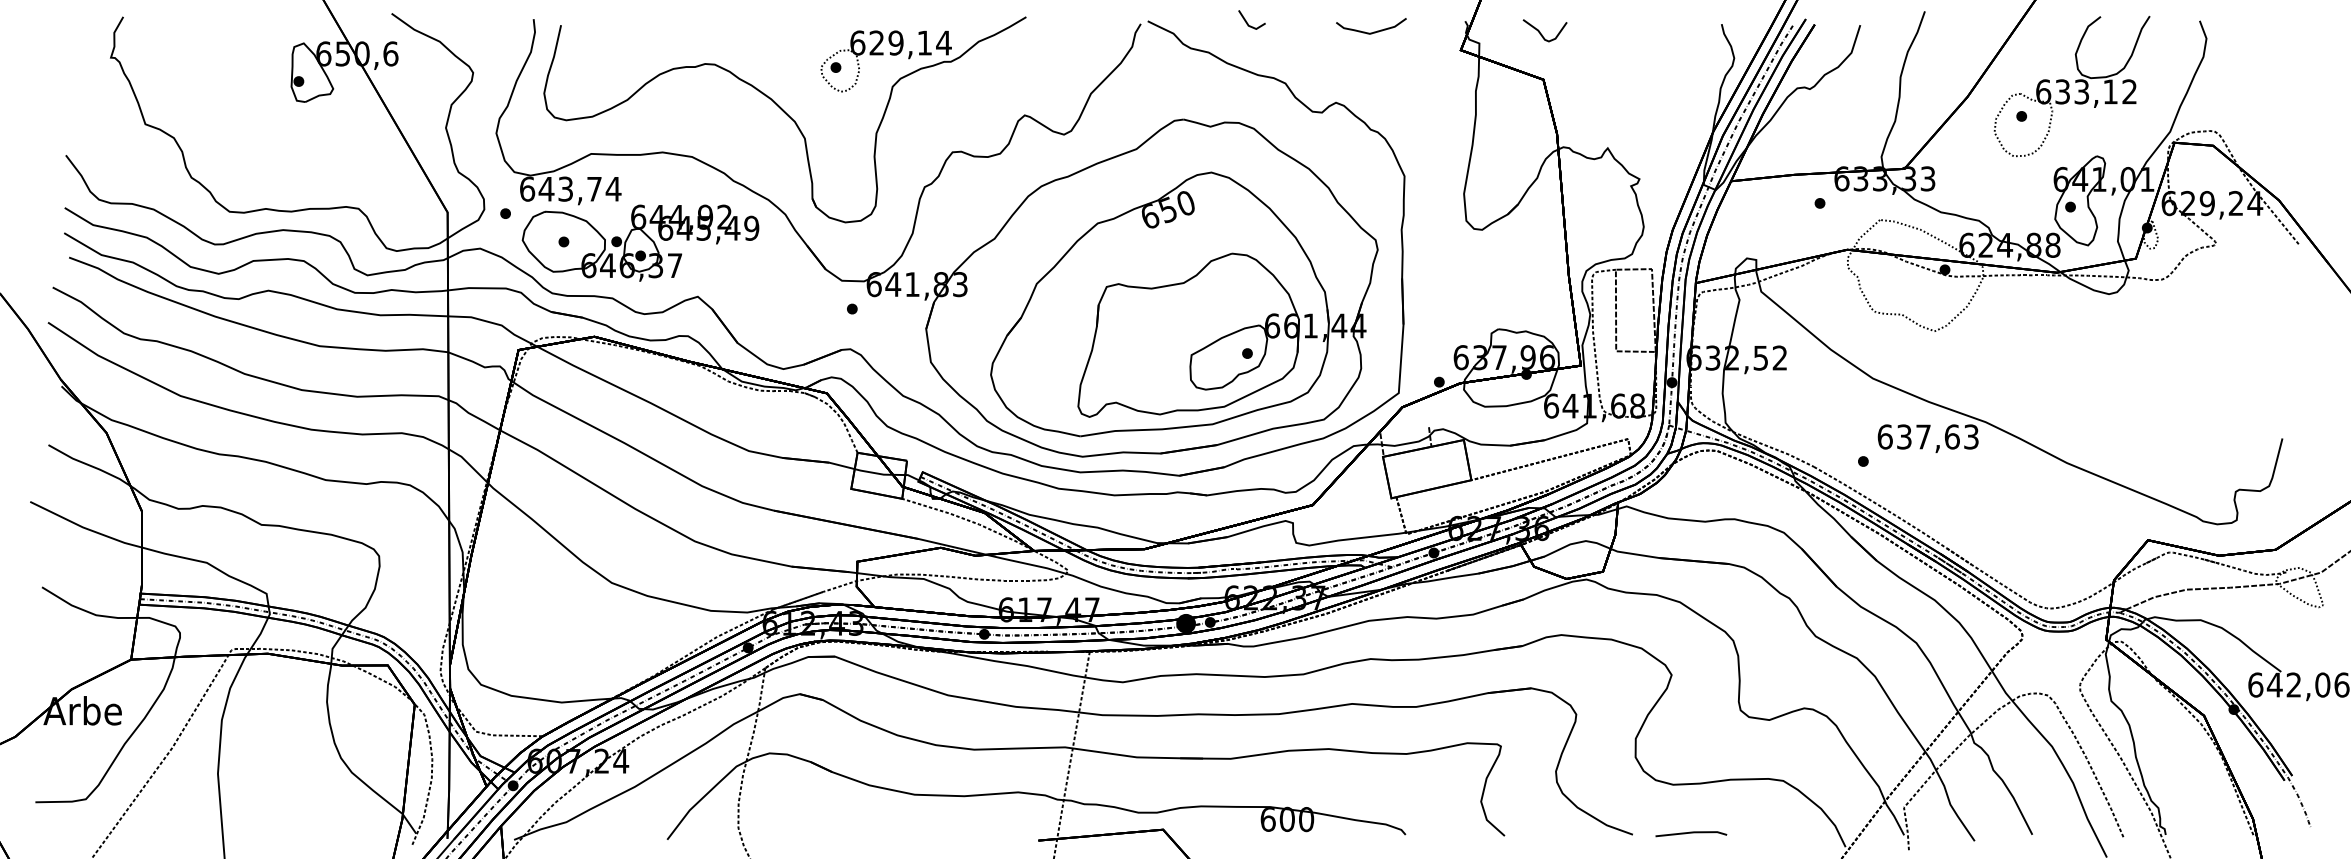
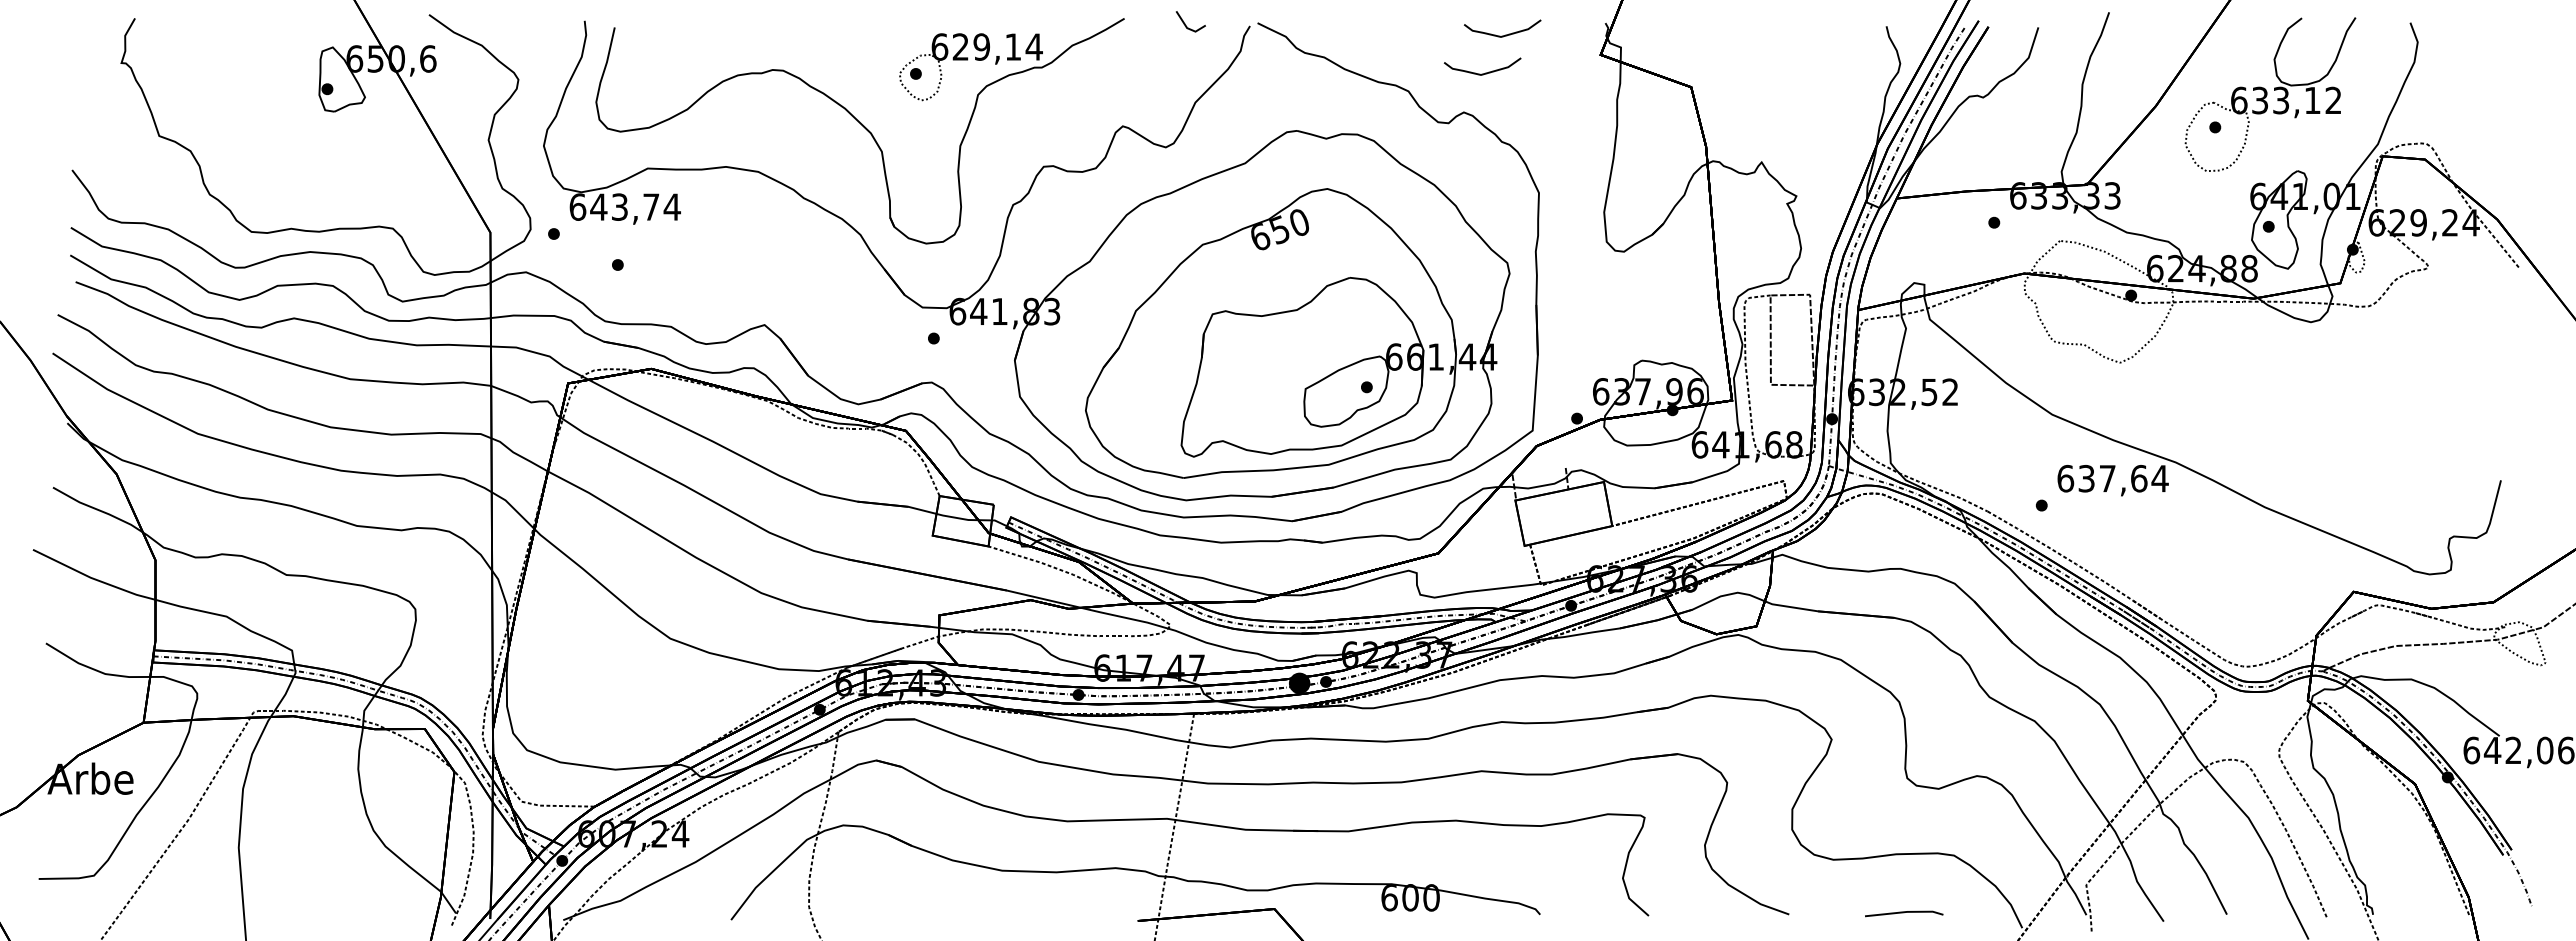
line: (1247, 21) -> (1185, 23), moved
curve: (1540, 32) -> (1688, 35), removed
curve: (1355, 66) -> (1485, 72), added
part: (640, 243) -> (701, 266), removed
text: (1970, 436) -> (2159, 478), 637,63 -> 637,64
line: (1691, 833) -> (1904, 913), moved

